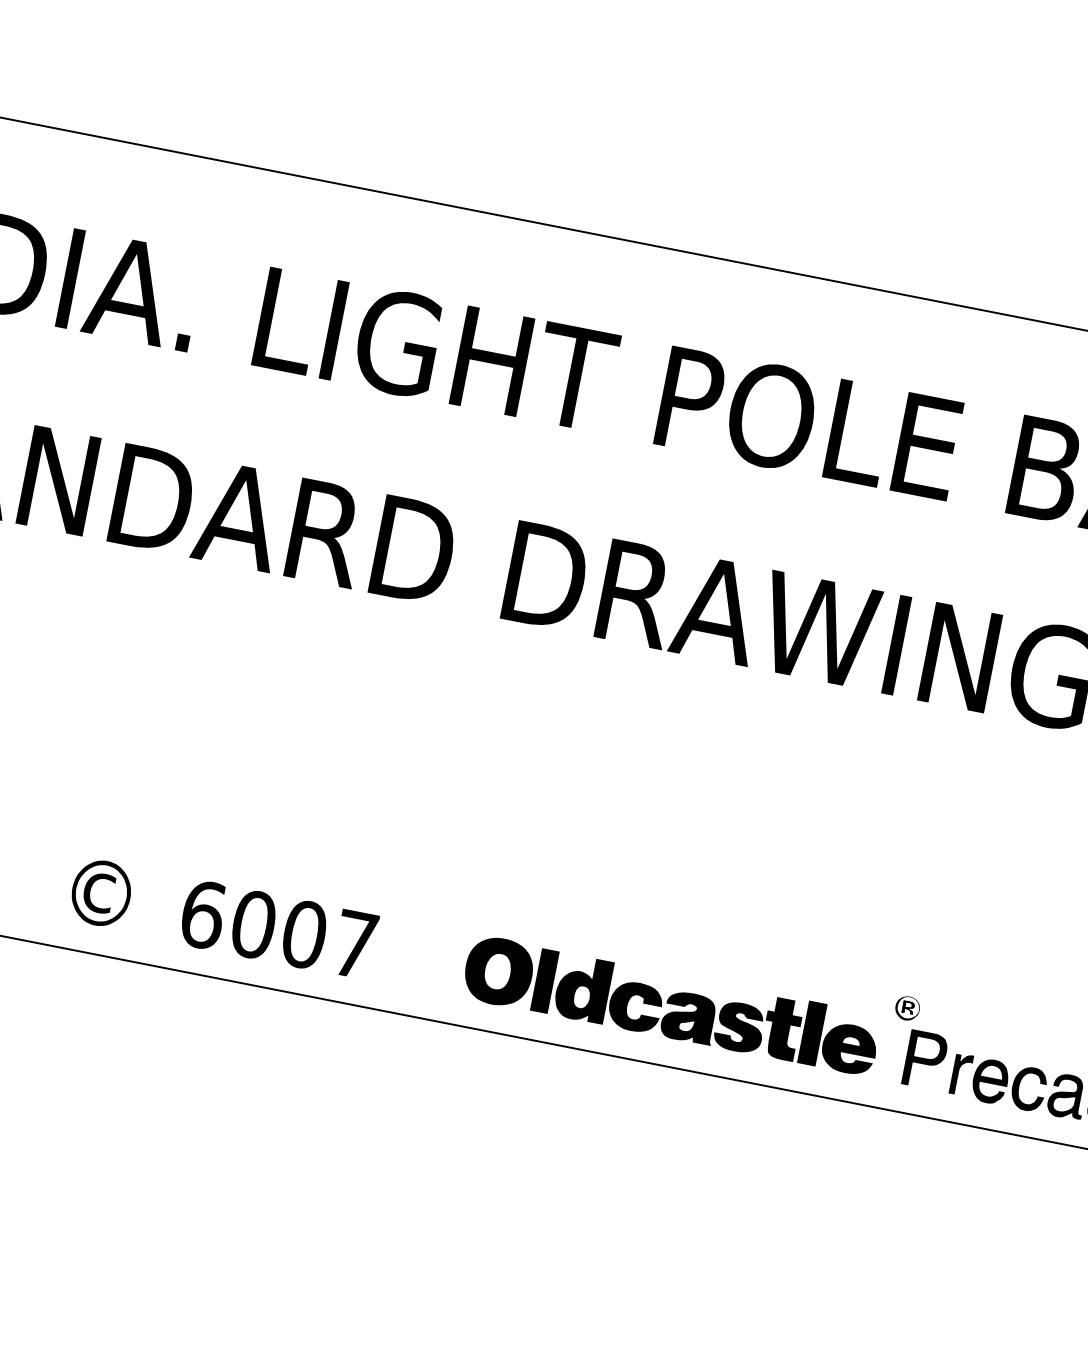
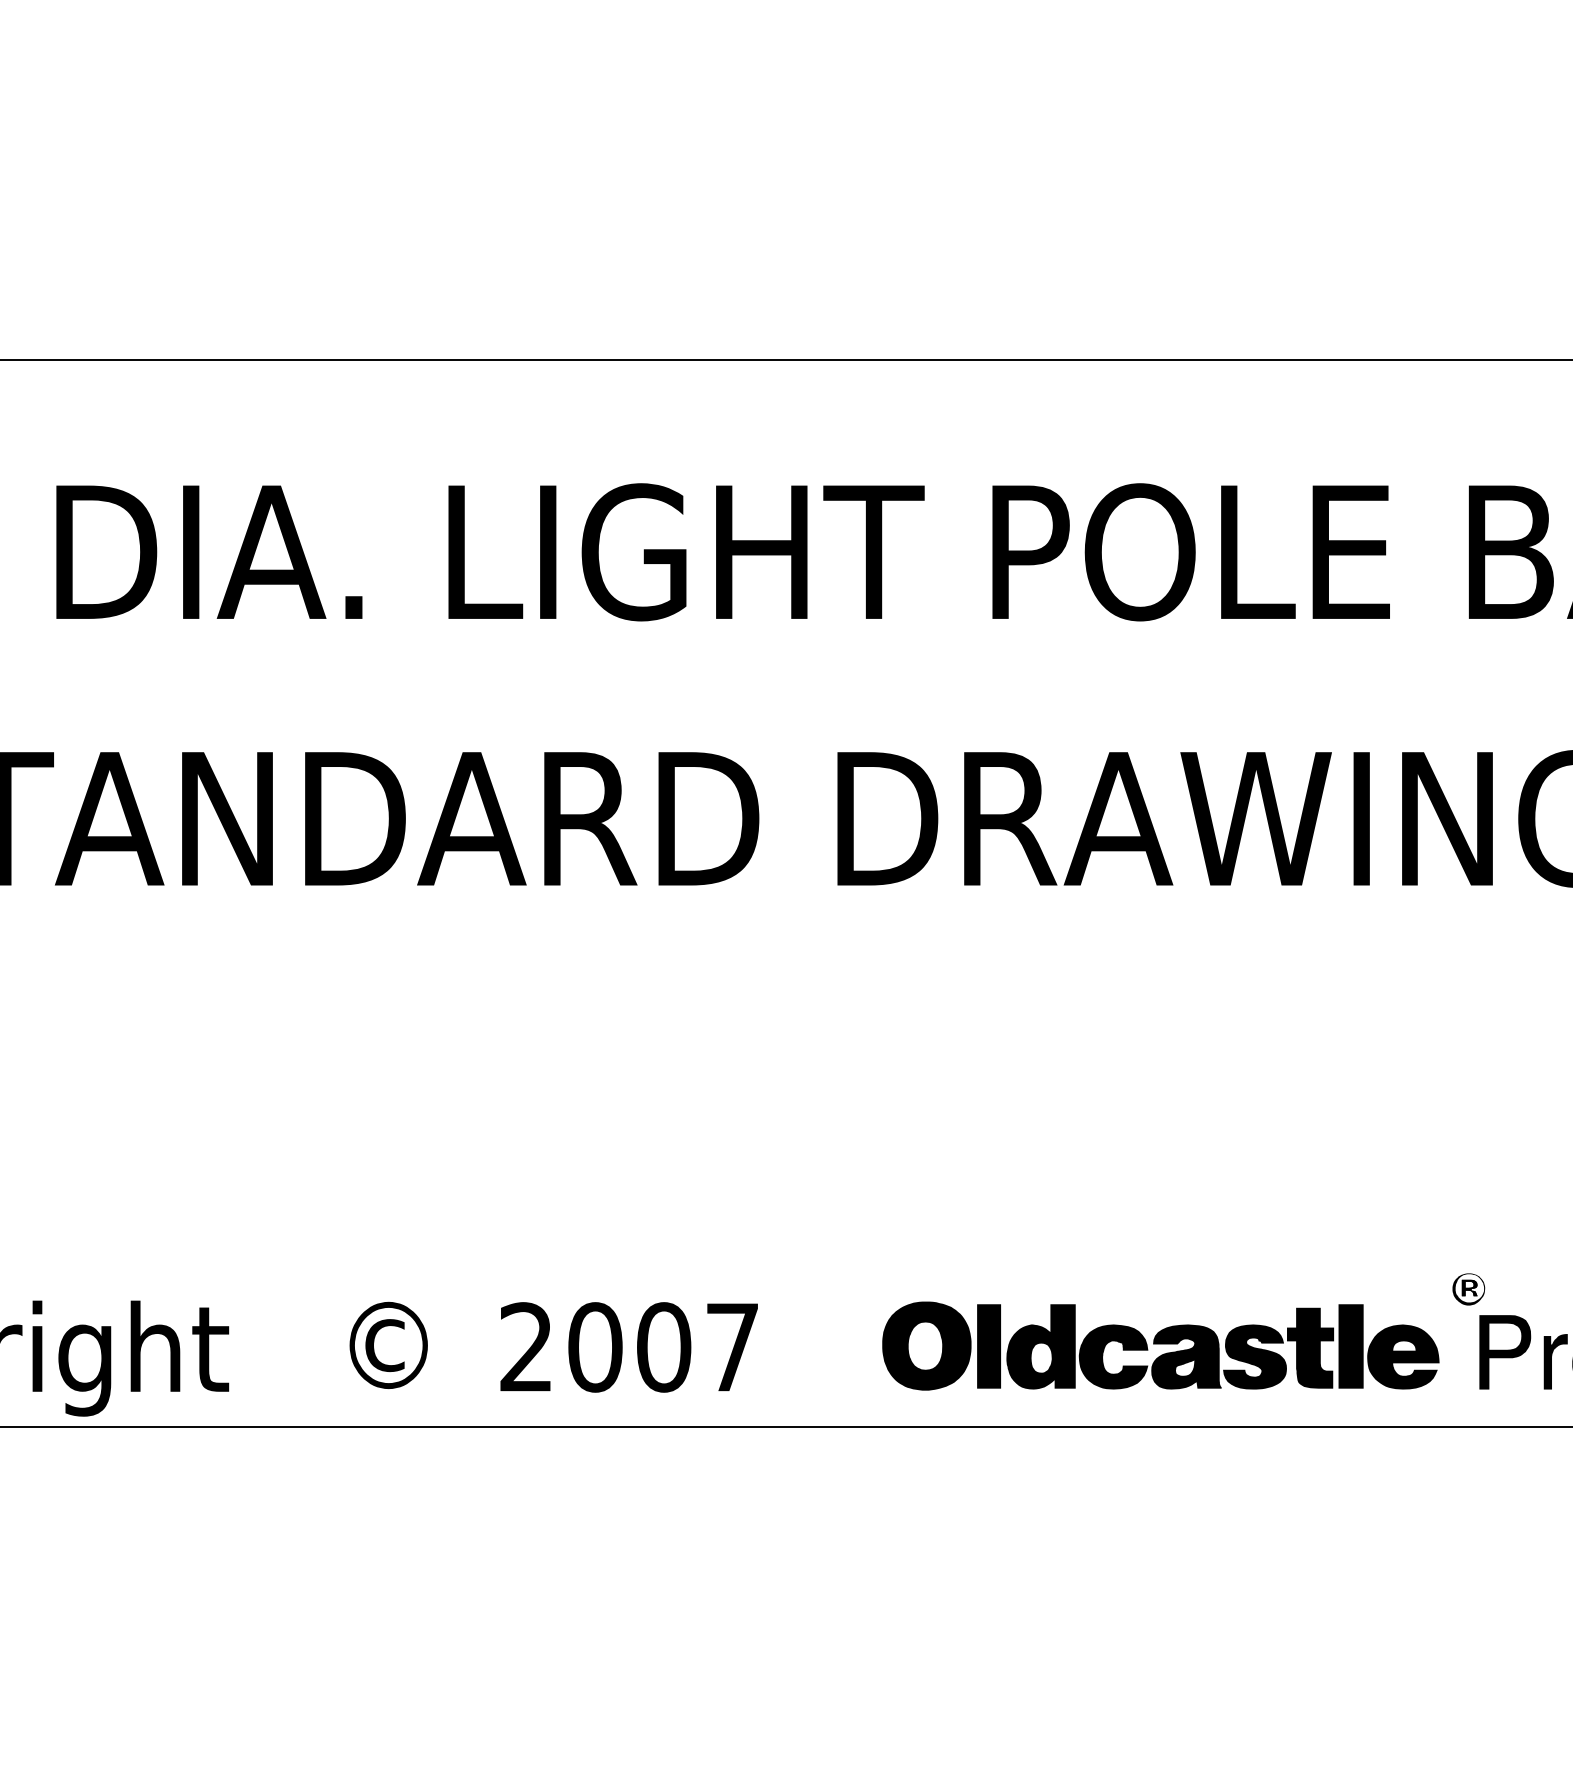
text: (203, 914) -> (527, 1347), 6007 -> 2007

